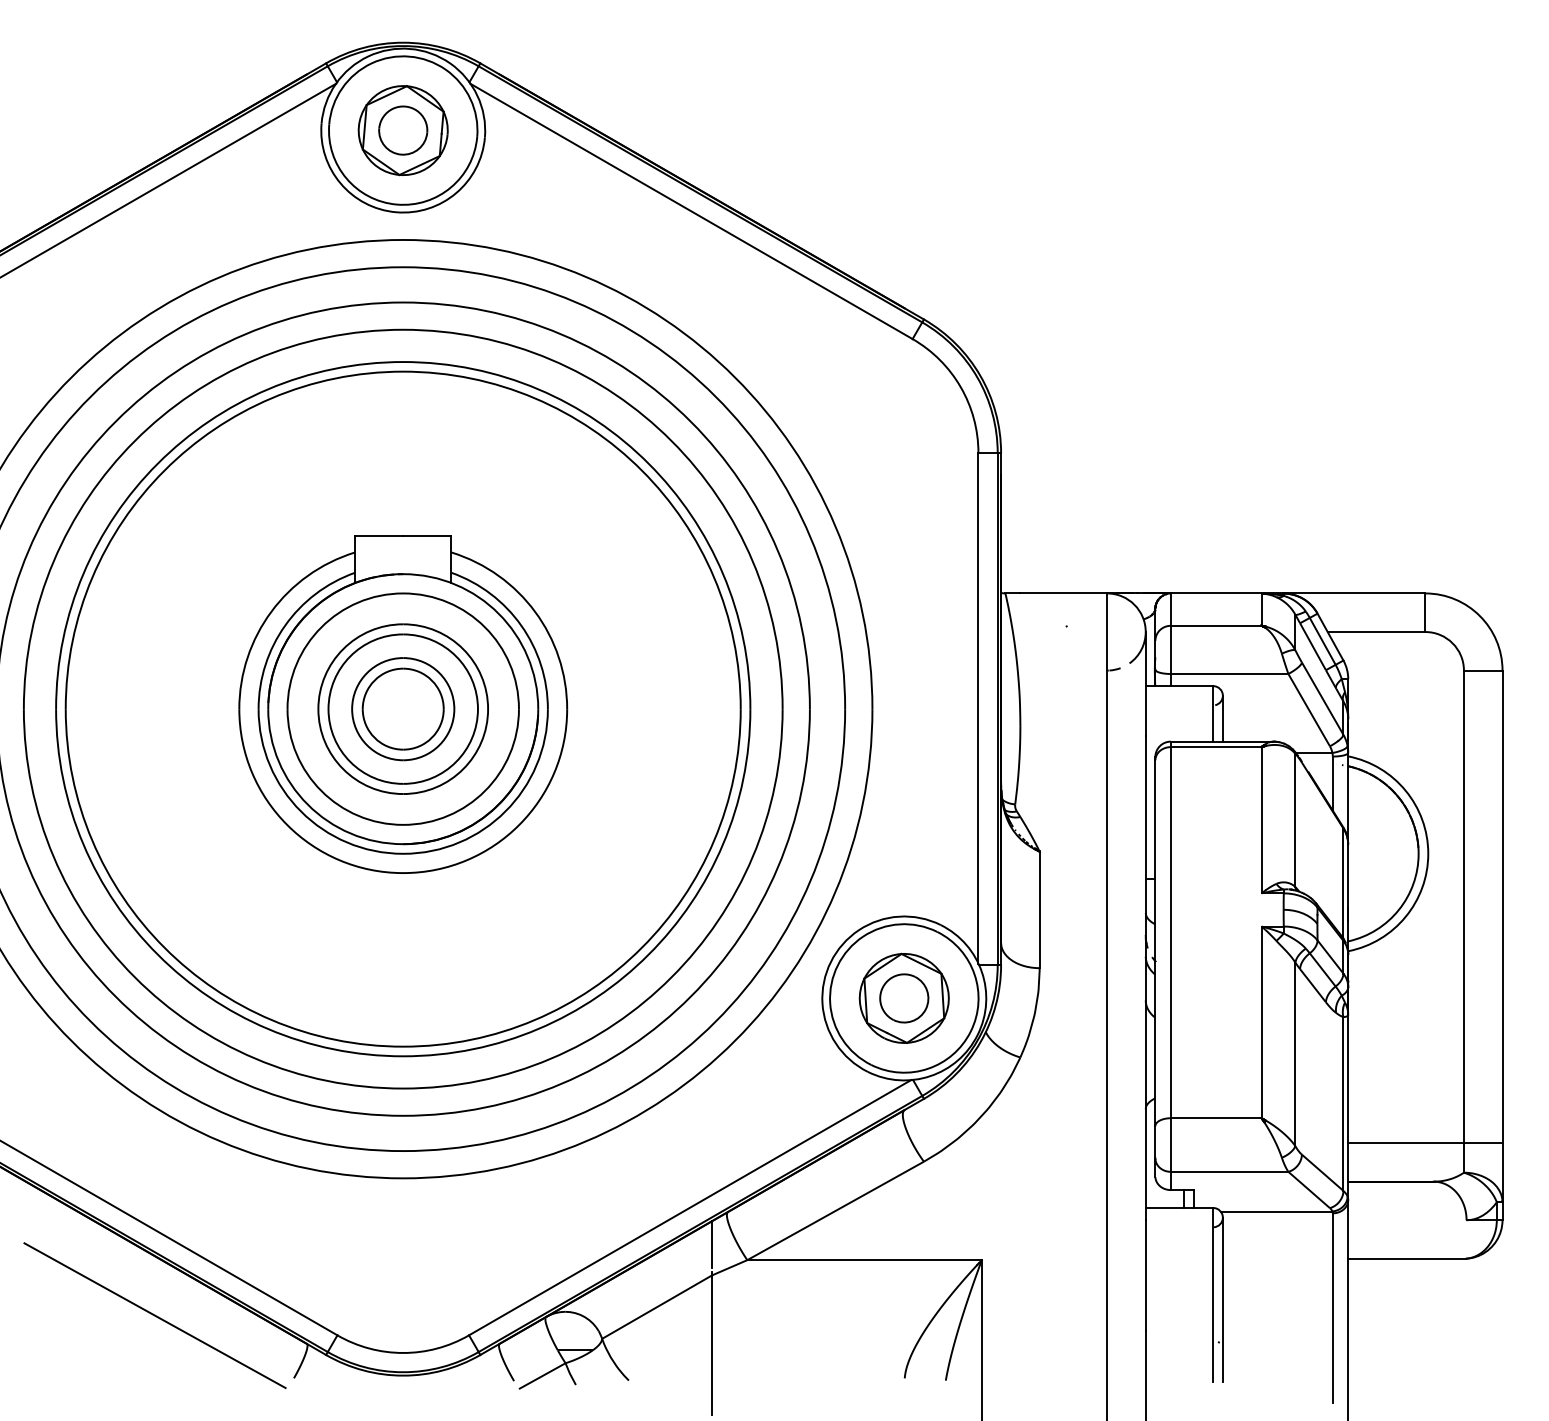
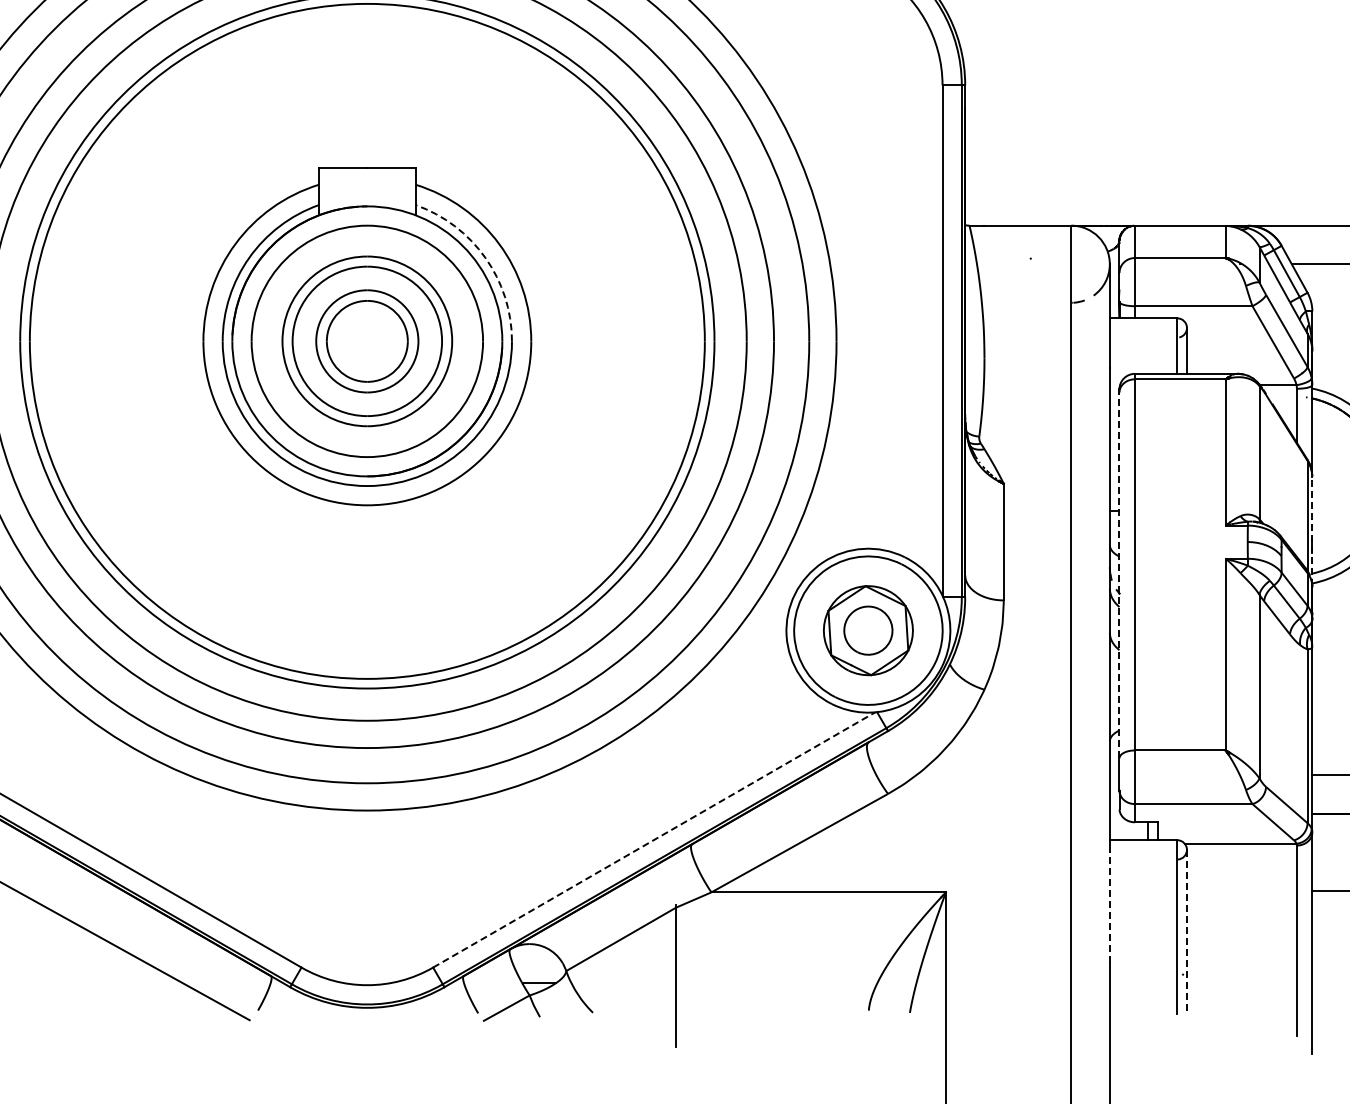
arc: (521, 625) -> (485, 257), solid -> dashed
line: (1348, 899) -> (1312, 531), solid -> dashed
line: (1155, 943) -> (1119, 575), solid -> dashed
line: (690, 1207) -> (654, 839), solid -> dashed
line: (711, 1244) -> (675, 876), removed
line: (1145, 1275) -> (1109, 907), solid -> dashed
line: (1222, 1300) -> (1186, 932), solid -> dashed

